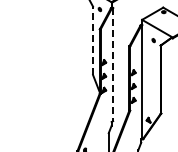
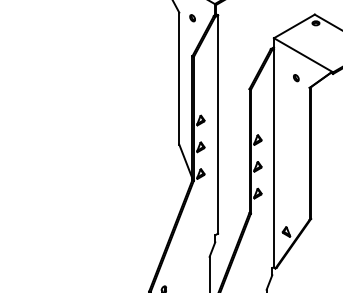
line: (93, 40) -> (180, 78), dashed -> solid
line: (113, 64) -> (218, 124), dashed -> solid

